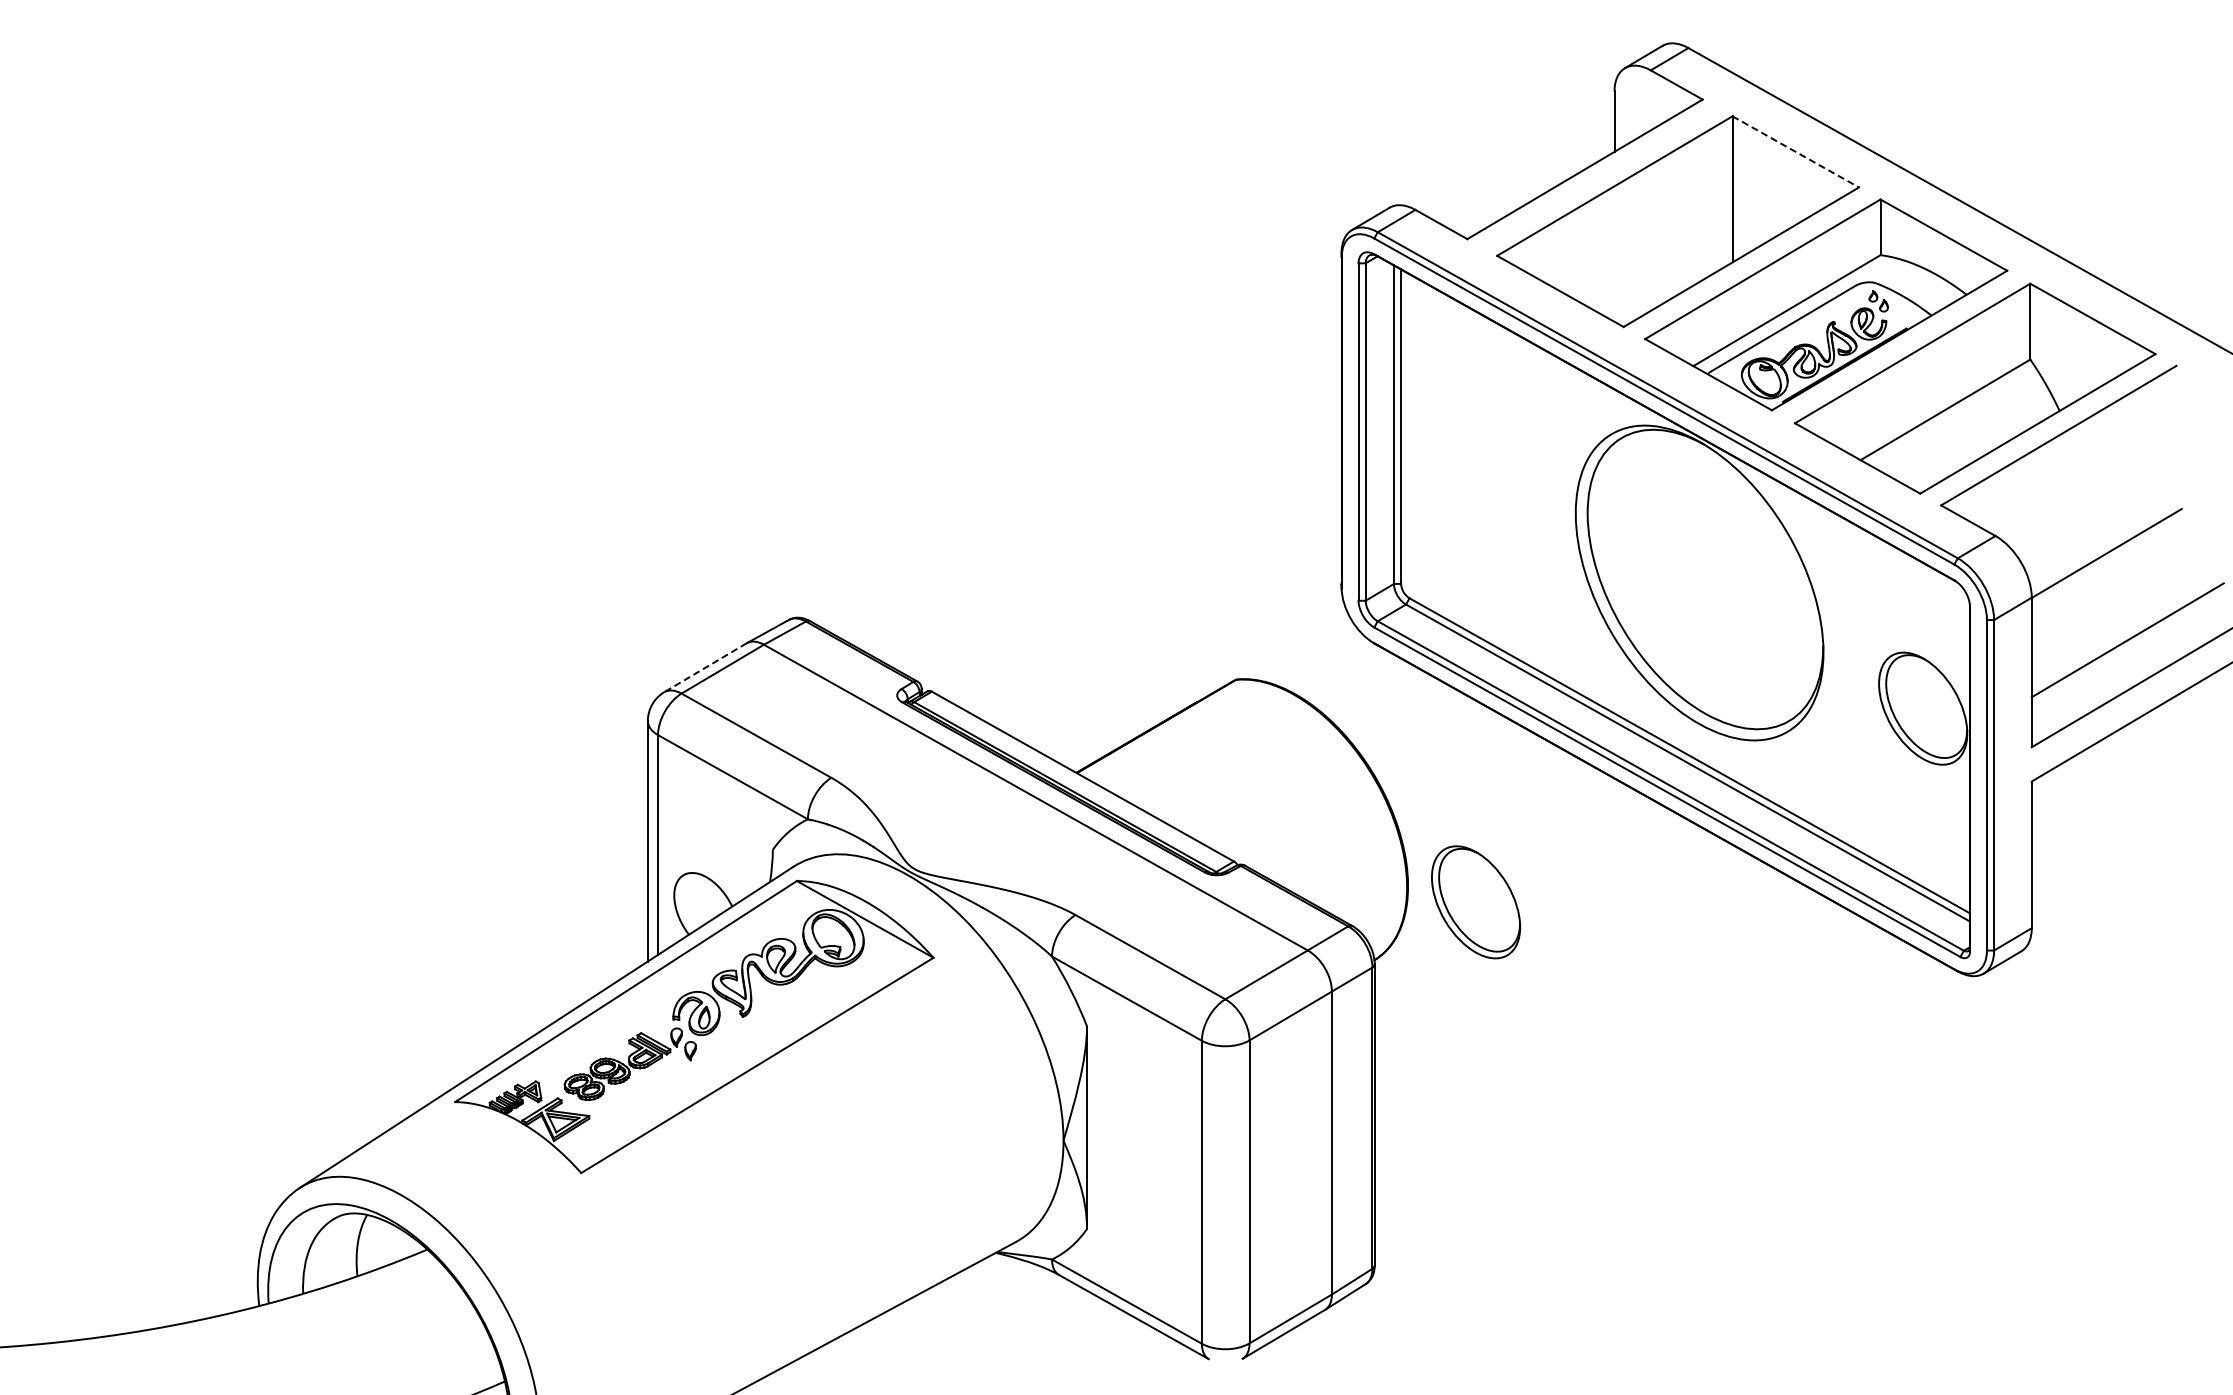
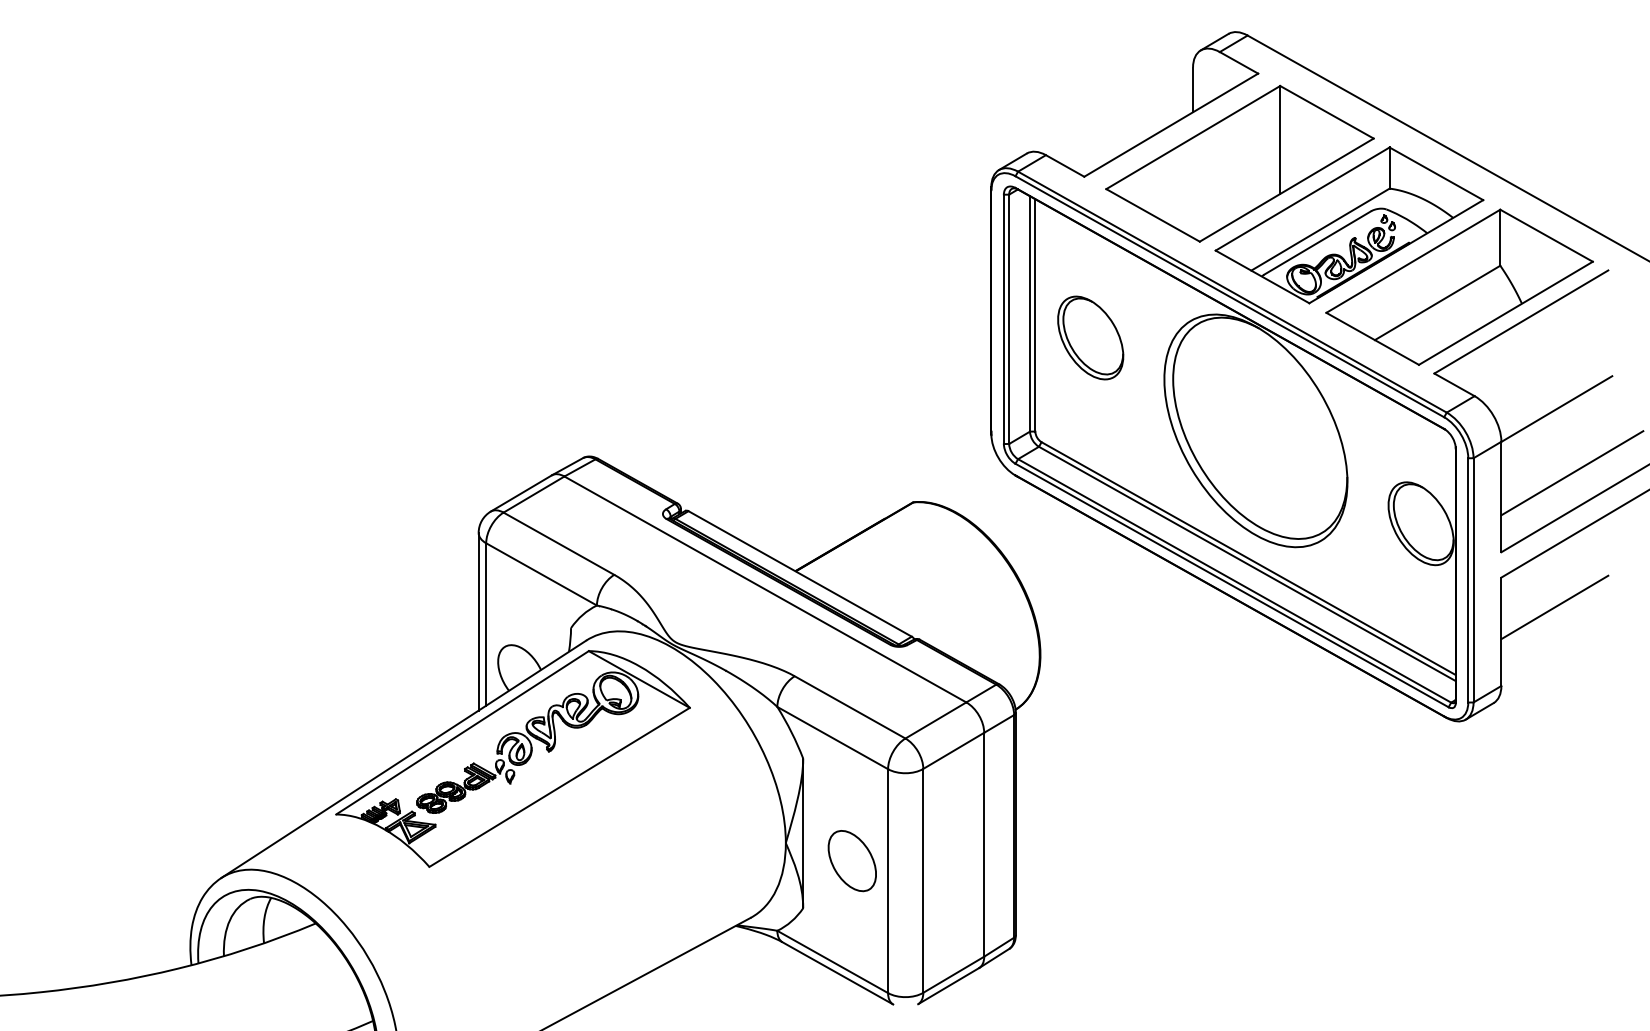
line: (1795, 151) -> (1326, 112), dashed -> solid
line: (705, 667) -> (521, 493), dashed -> solid
line: (2103, 821) -> (1554, 607), added
part: (1475, 902) -> (1090, 338), moved
part: (1153, 1164) -> (852, 860), added

